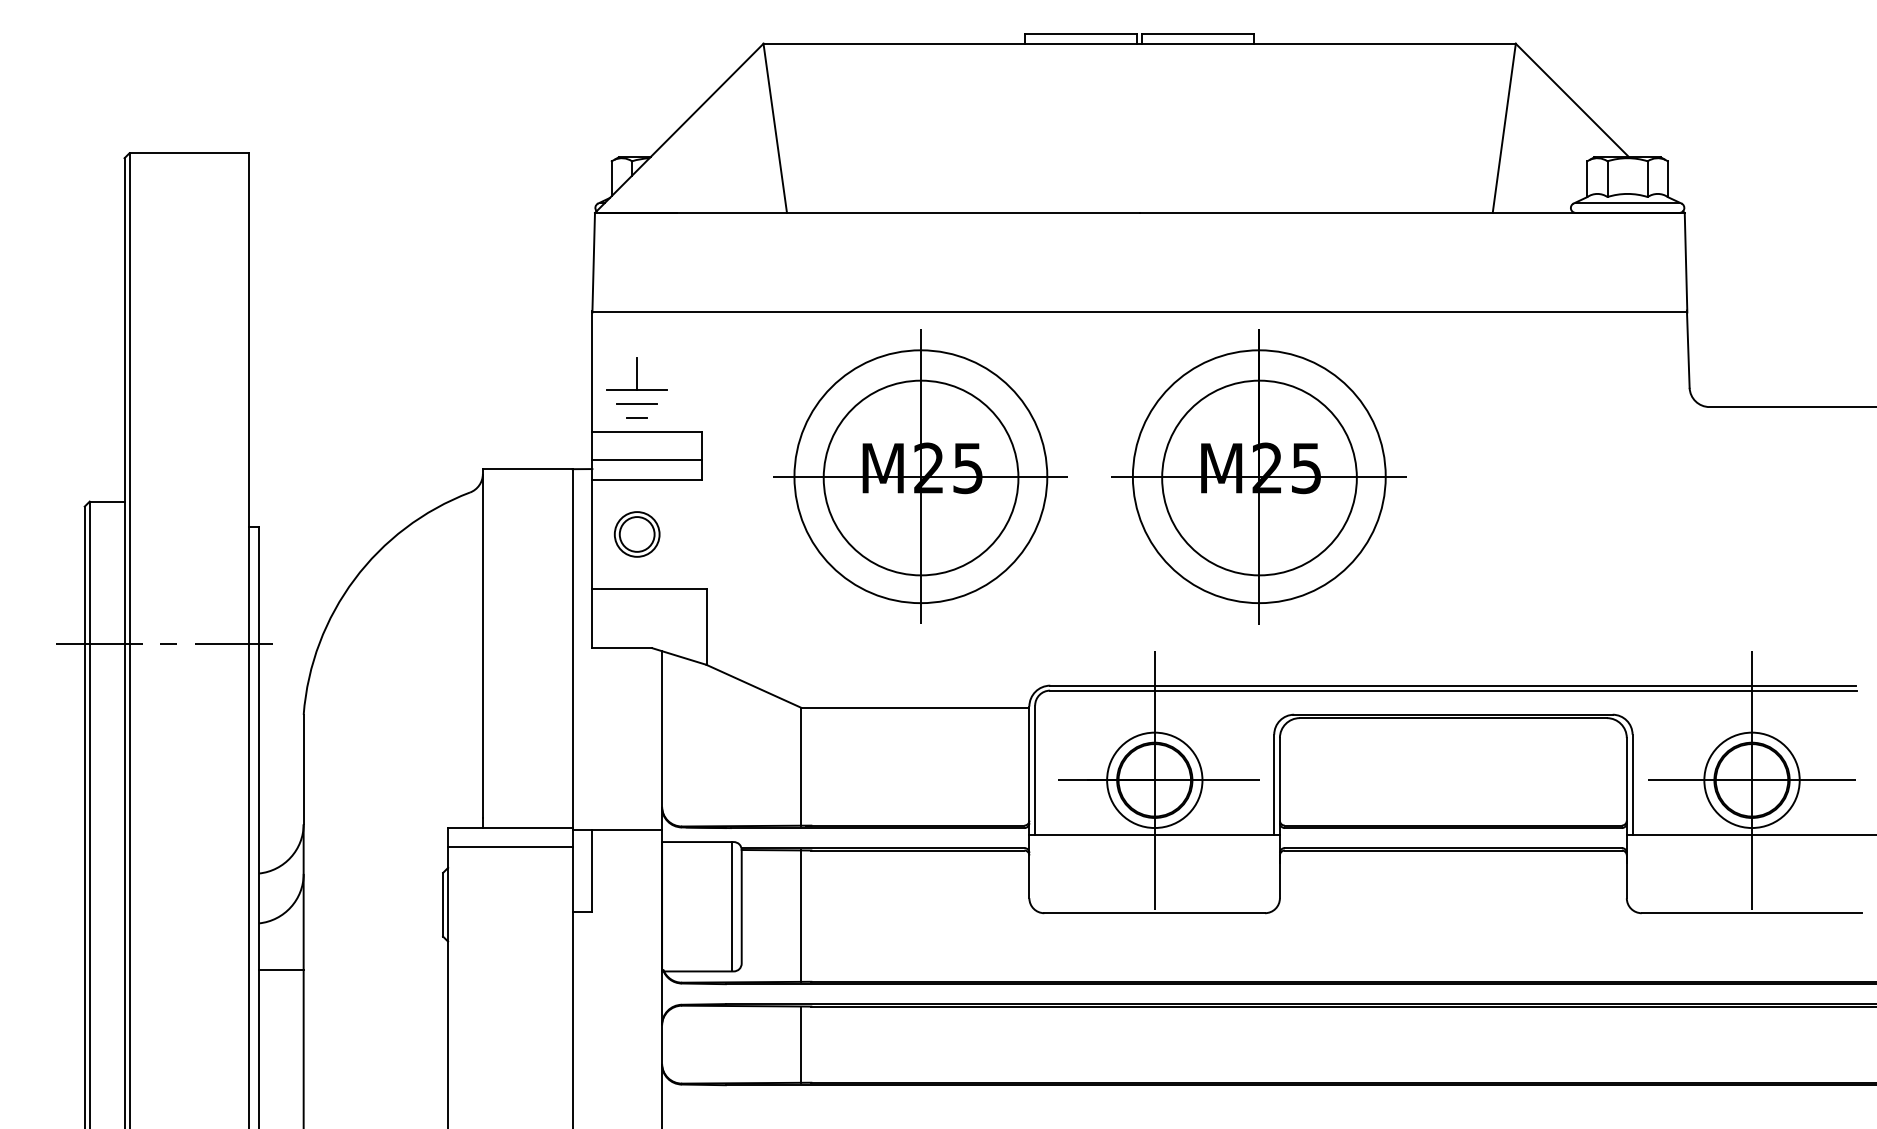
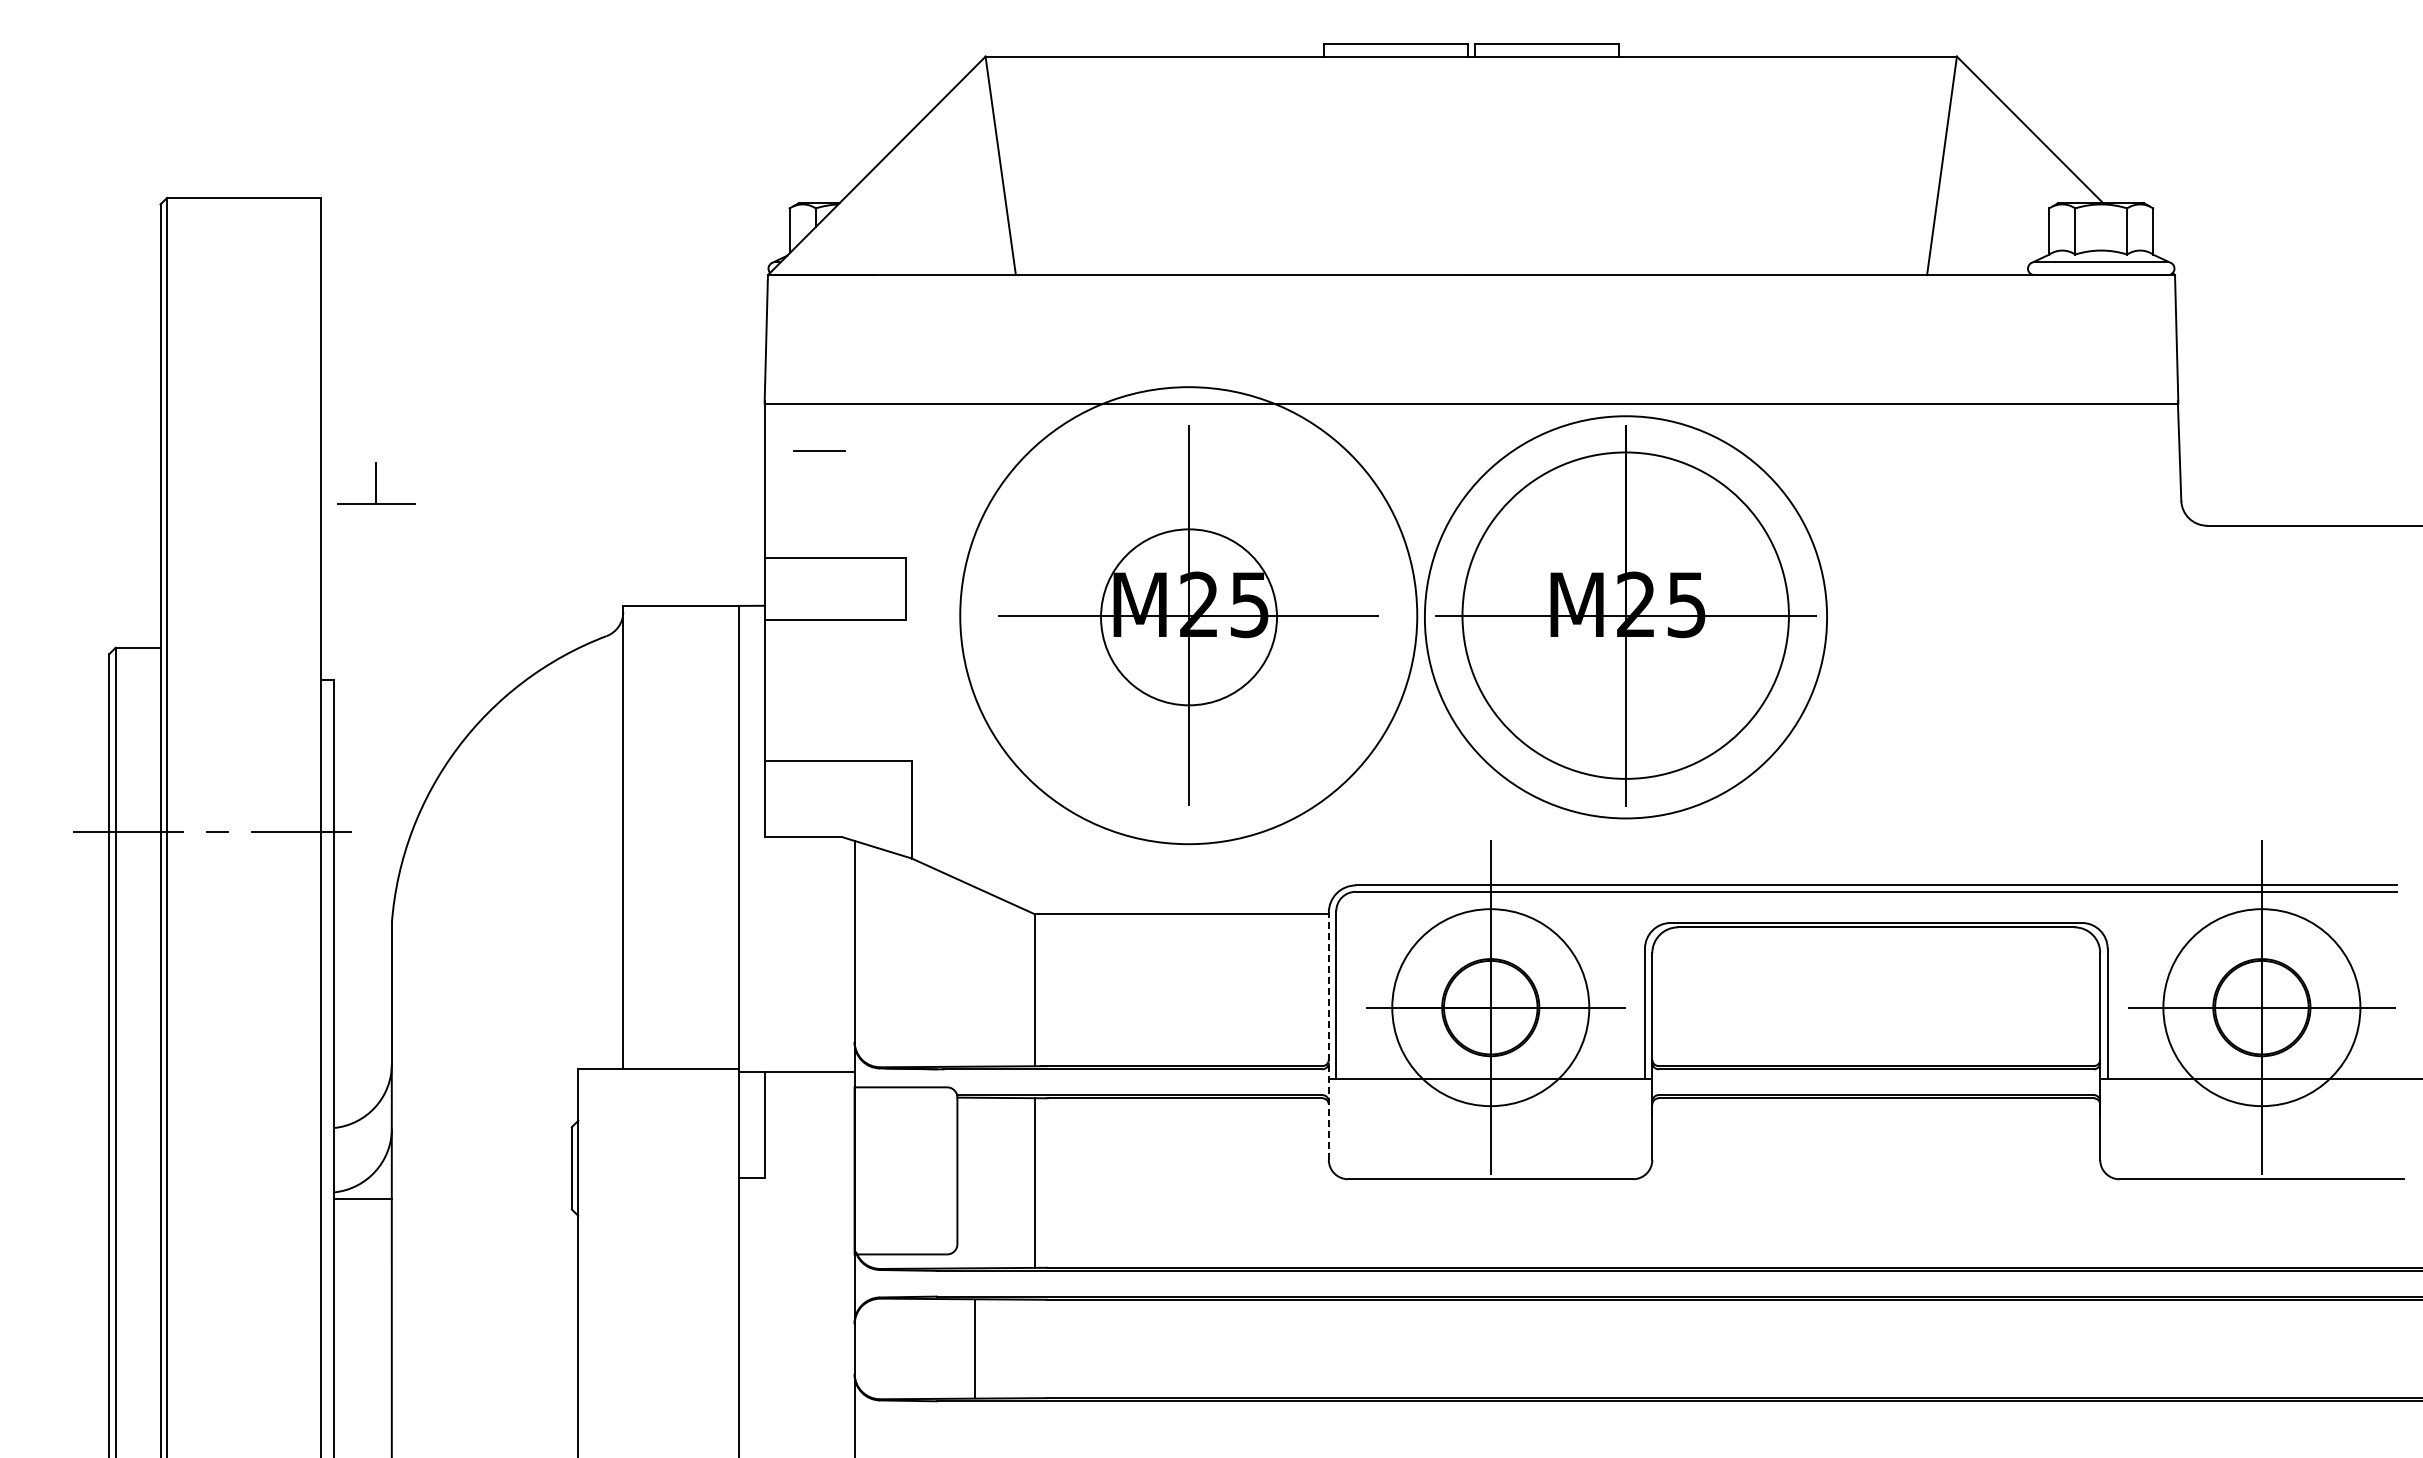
part: (637, 374) -> (376, 483), moved
line: (637, 403) -> (819, 450), moved
line: (637, 417) -> (822, 539), removed
line: (647, 459) -> (835, 593), removed
circle: (920, 476) -> (1188, 615), size x1.4
circle: (920, 478) -> (1188, 617), size x0.7
circle: (1259, 478) -> (1625, 617), size x1.6
part: (637, 533) -> (822, 689), removed
circle: (1154, 780) -> (1490, 1007), size x1.6
circle: (1751, 780) -> (2261, 1007), size x1.6
line: (1029, 802) -> (1328, 1036), solid -> dashed
line: (510, 847) -> (658, 1094), removed
line: (731, 906) -> (944, 1170), removed
line: (280, 969) -> (362, 1198), moved
line: (801, 1044) -> (974, 1348), moved

